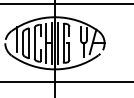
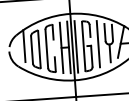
line: (75, 42) -> (98, 44), added

